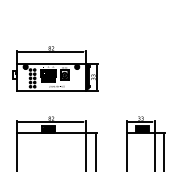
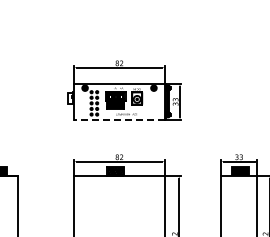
line: (51, 91) -> (119, 120), solid -> dashed

